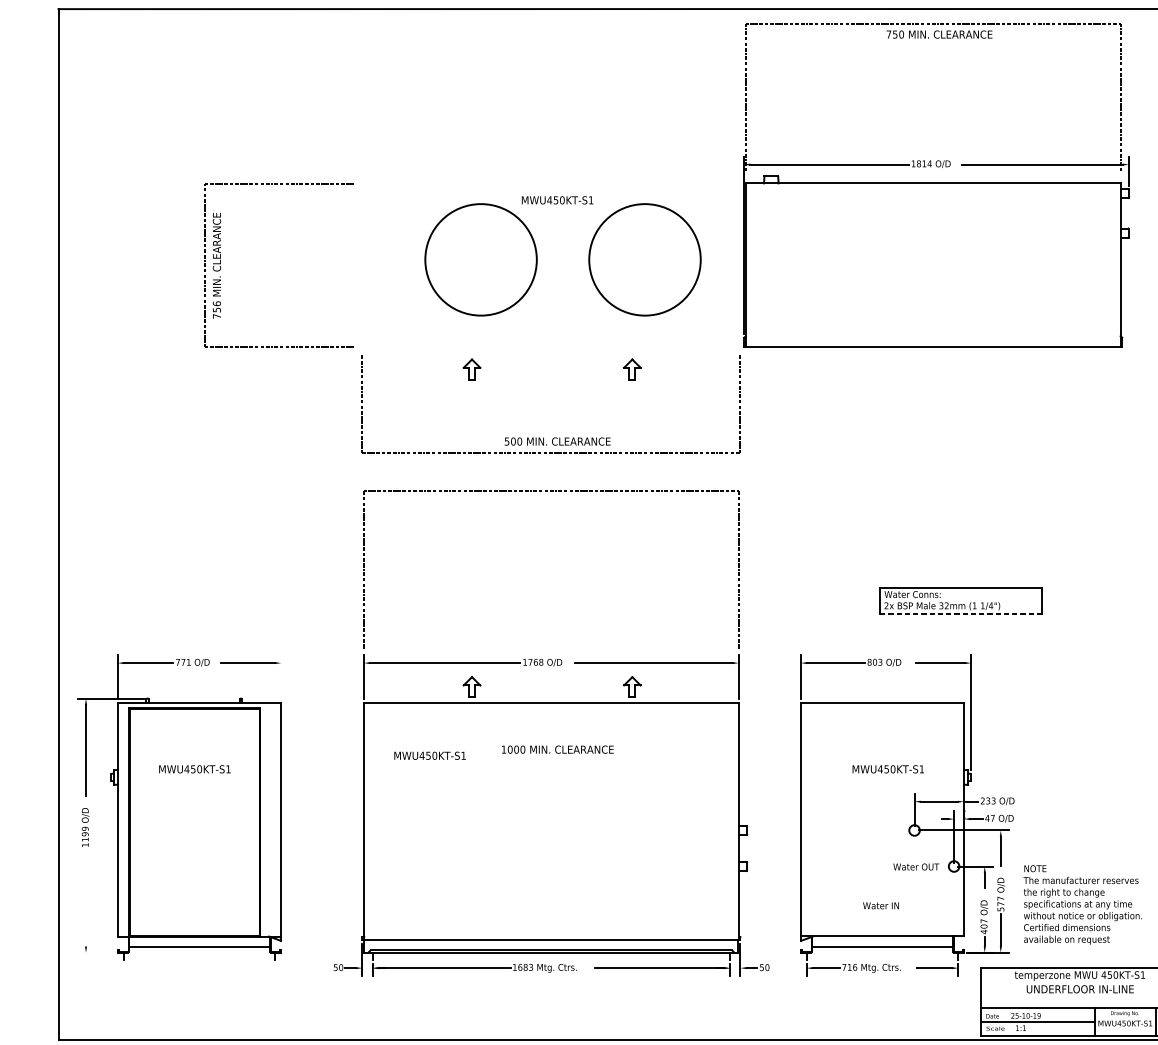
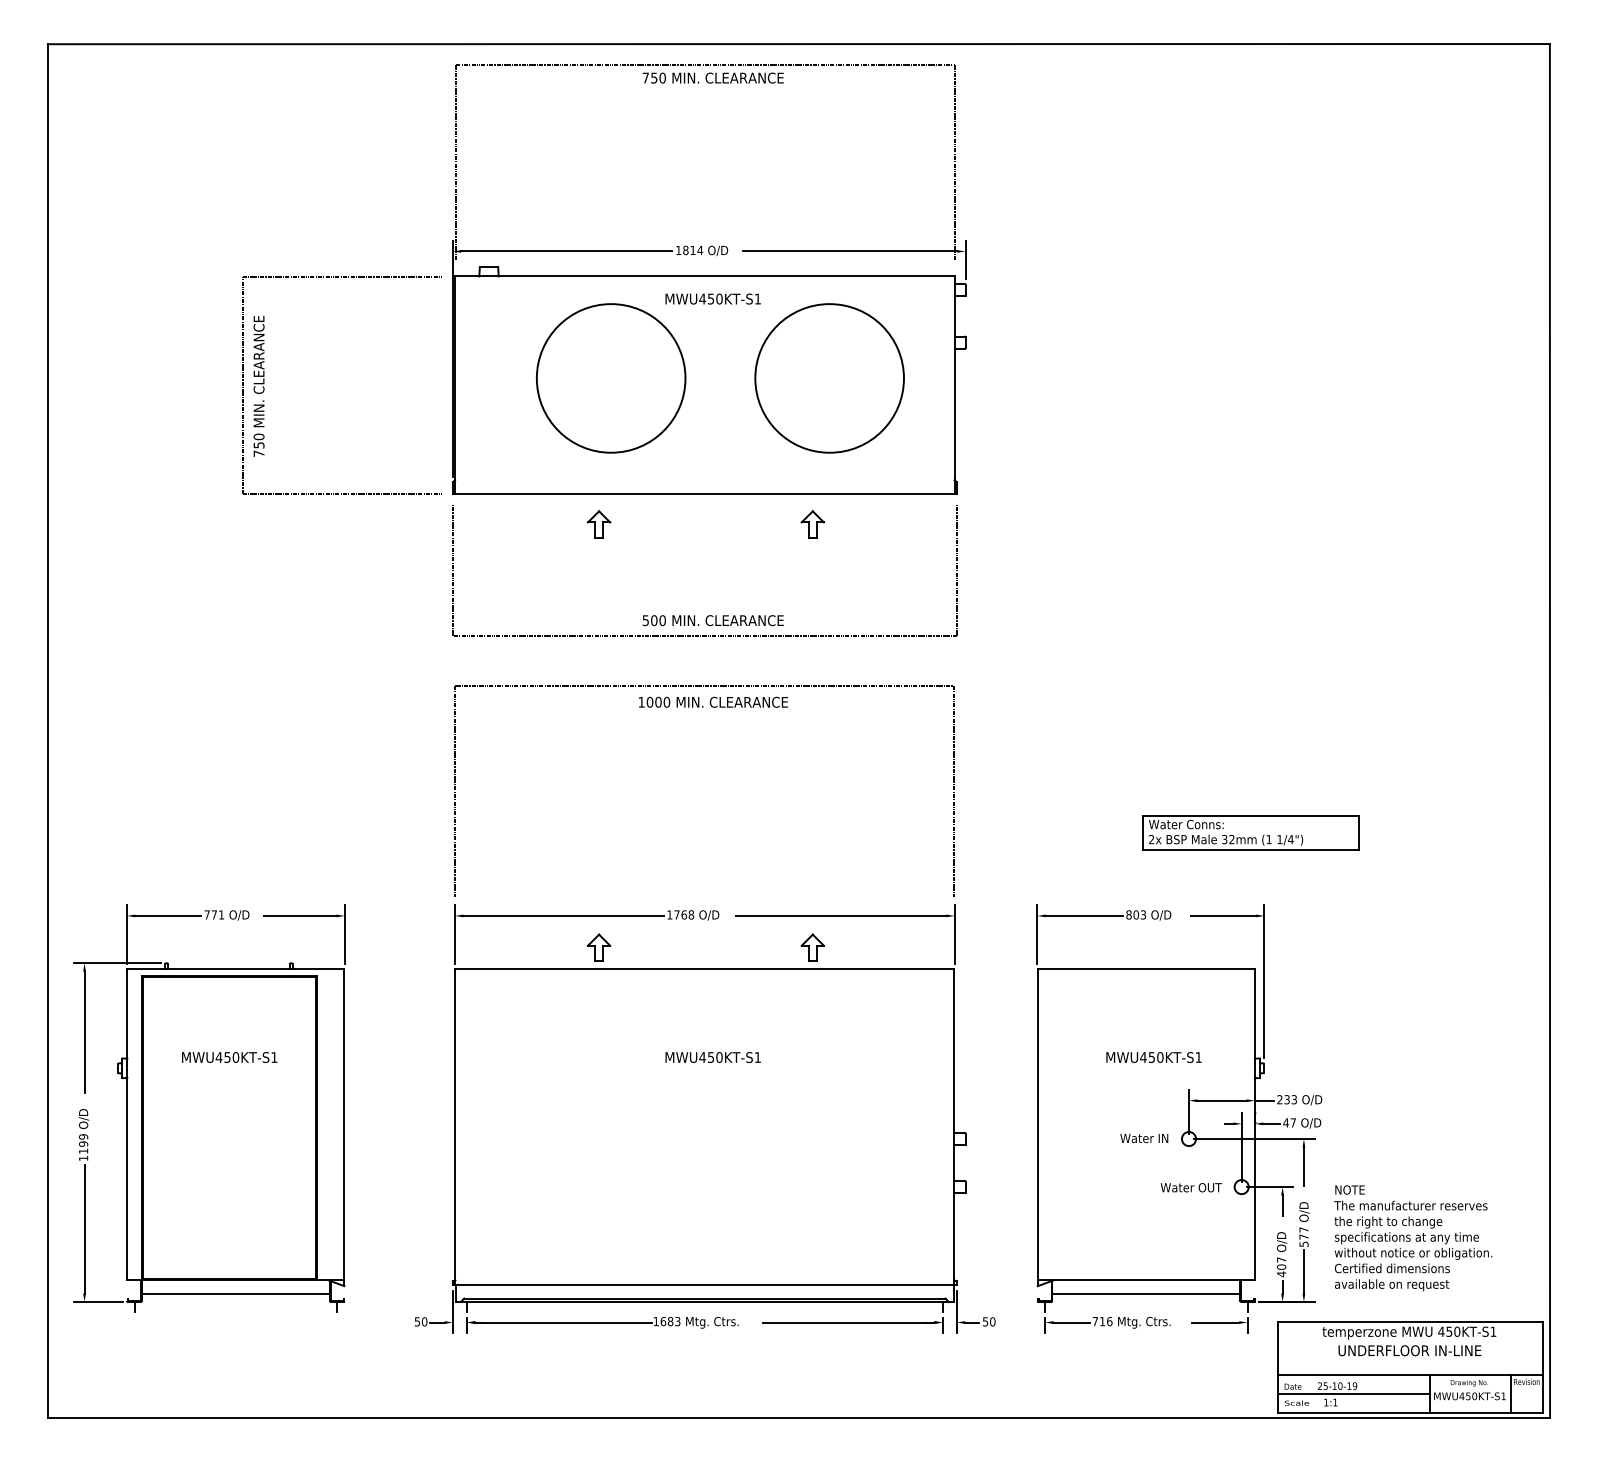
part: (935, 185) -> (708, 279), moved
text: (216, 303) -> (258, 436), 756 -> 750
line: (960, 613) -> (1250, 849), dashed -> solid
line: (281, 677) -> (344, 934), added
text: (557, 749) -> (713, 701), moved
text: (429, 755) -> (712, 1057), moved
line: (85, 897) -> (84, 1228), added
text: (881, 905) -> (1144, 1138), moved
line: (96, 952) -> (98, 1301), added

